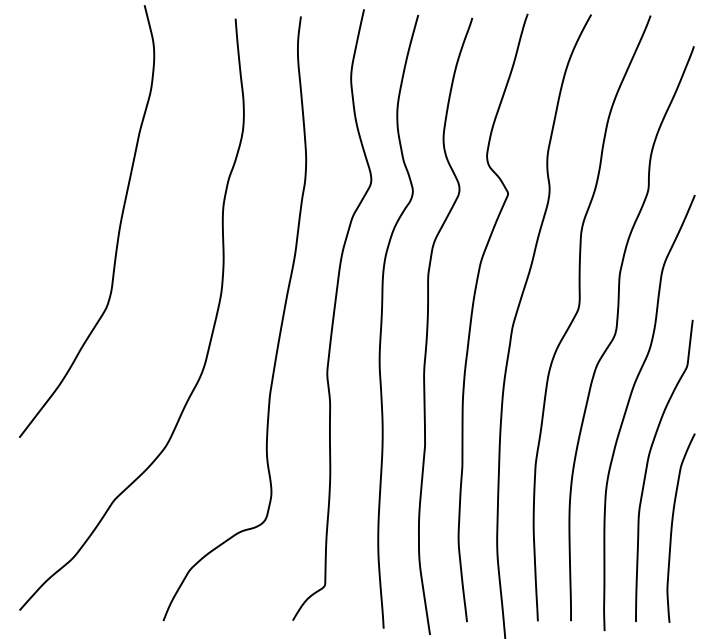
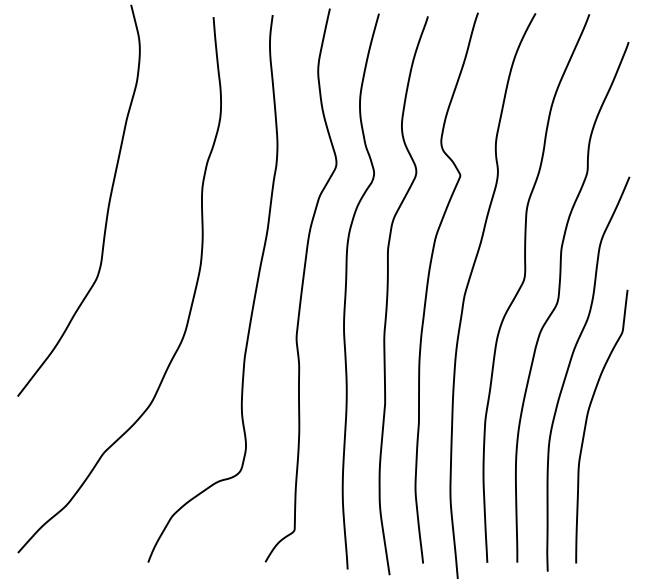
curve: (672, 528) -> (609, 478), removed

